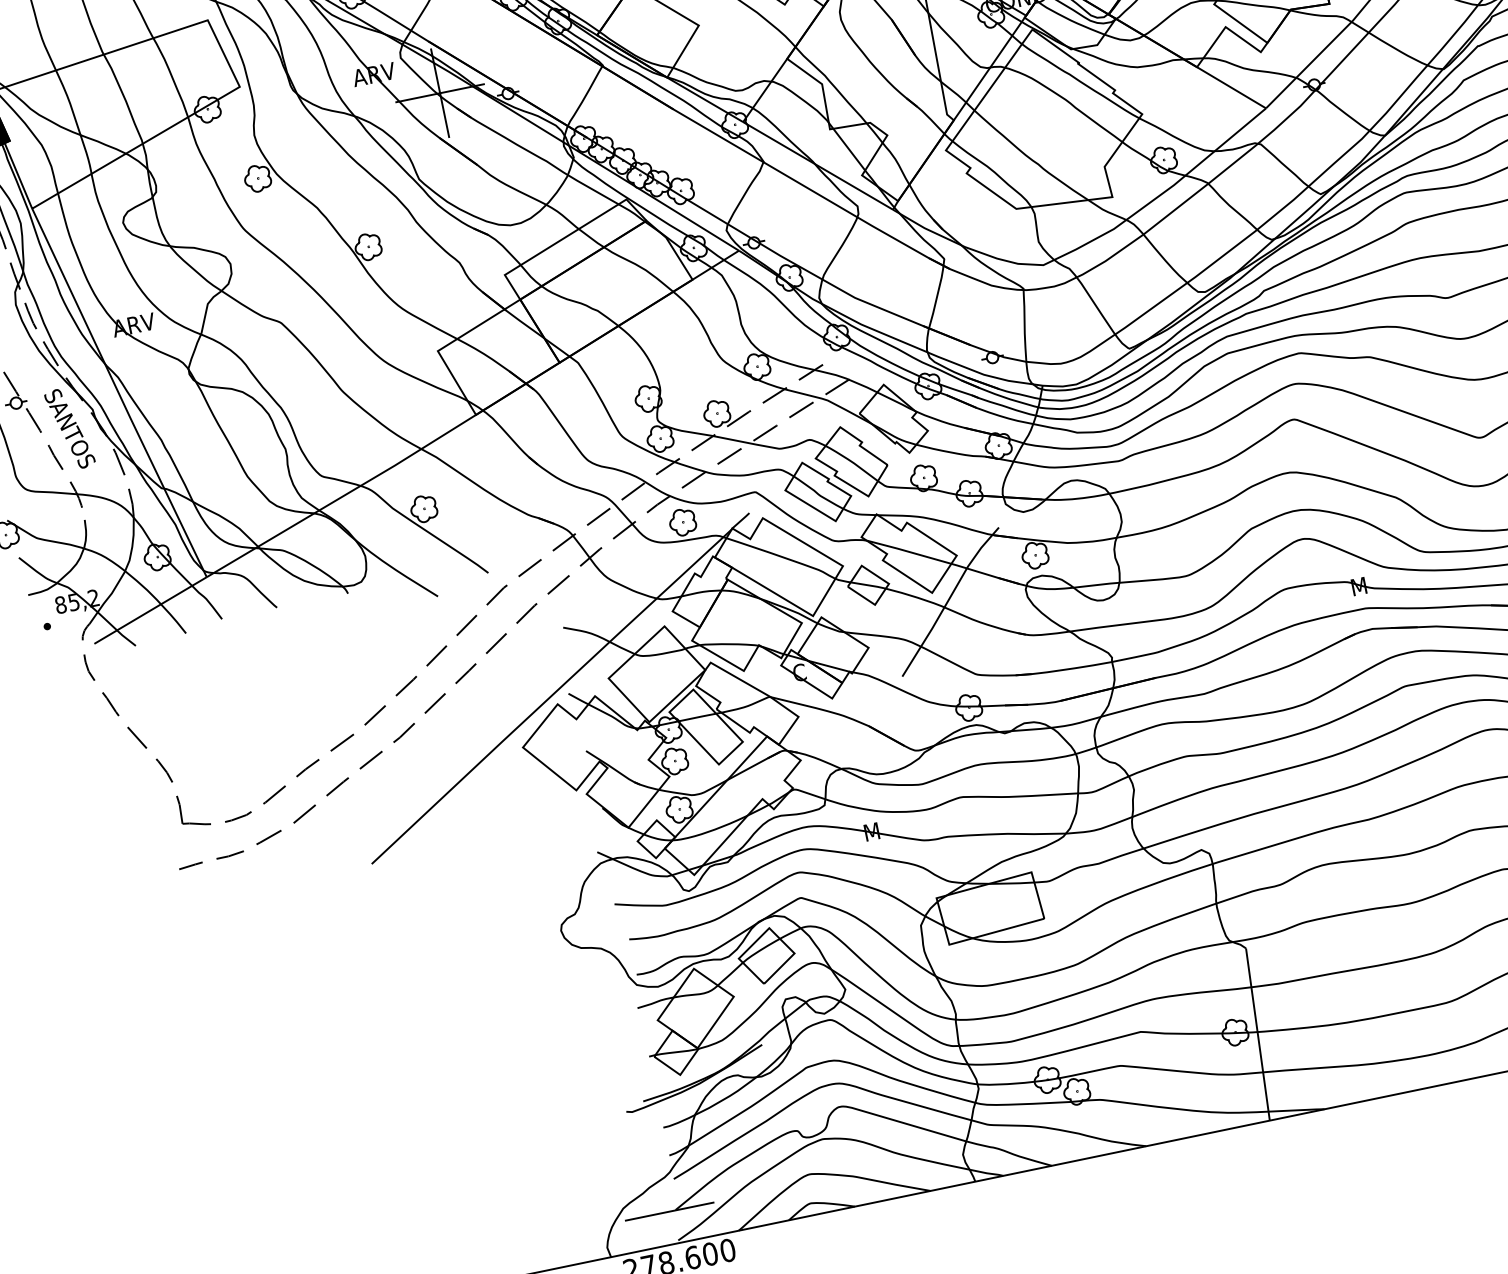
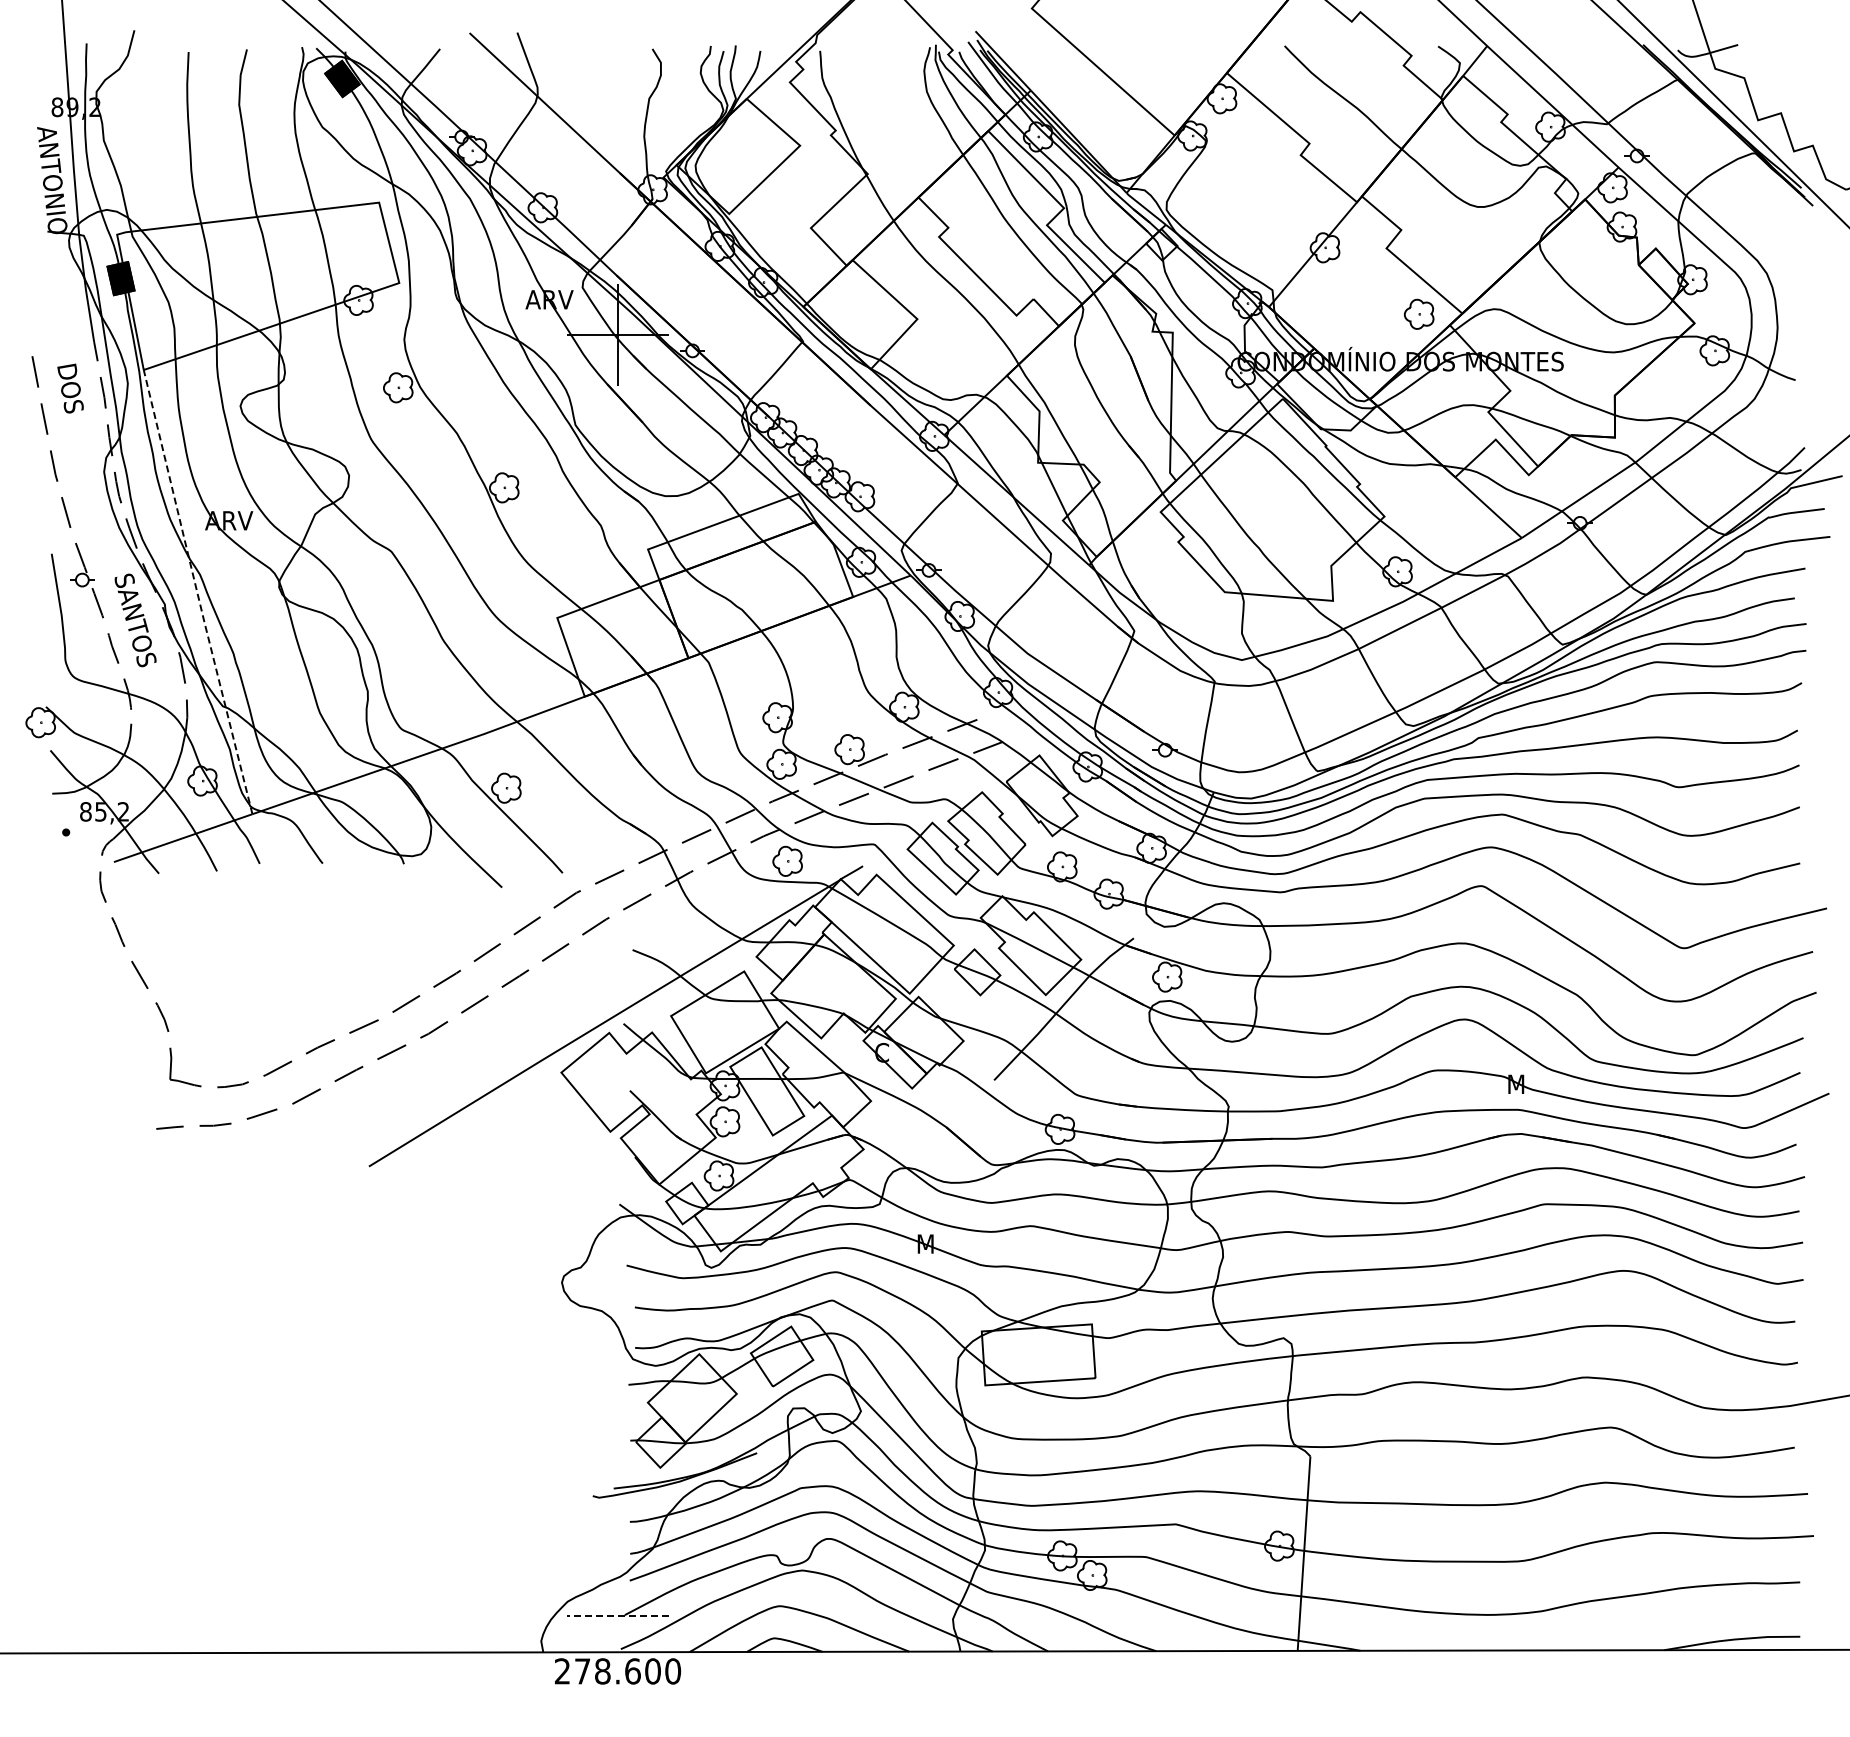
line: (119, 393) -> (197, 592), solid -> dashed
line: (669, 1211) -> (617, 1615), solid -> dashed

